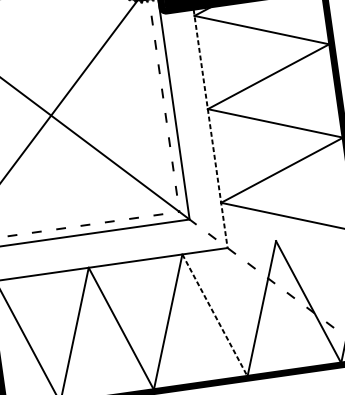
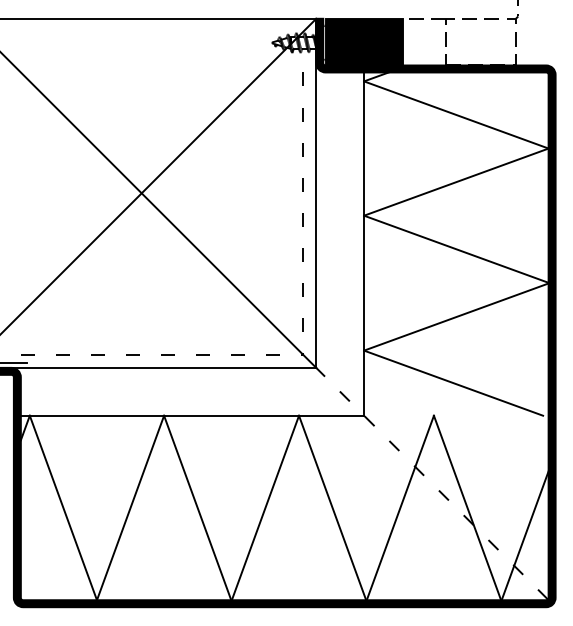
line: (210, 129) -> (364, 244), dashed -> solid
line: (214, 315) -> (332, 508), dashed -> solid

